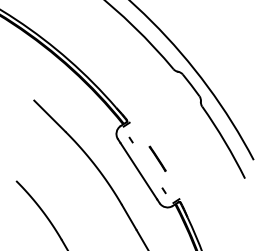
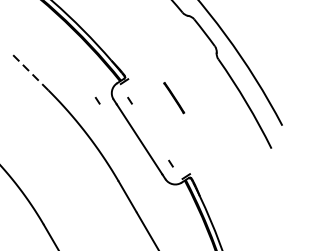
line: (49, 116) -> (28, 71), solid -> dashed
line: (104, 139) -> (96, 100), added
line: (157, 158) -> (173, 97), moved

